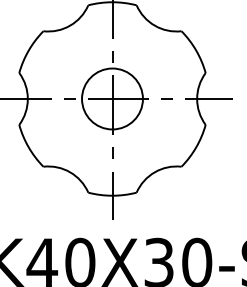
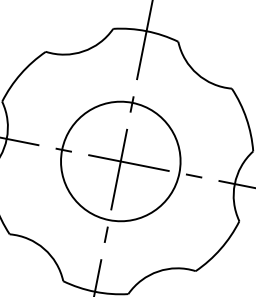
circle: (112, 98) -> (120, 160), size x1.43

